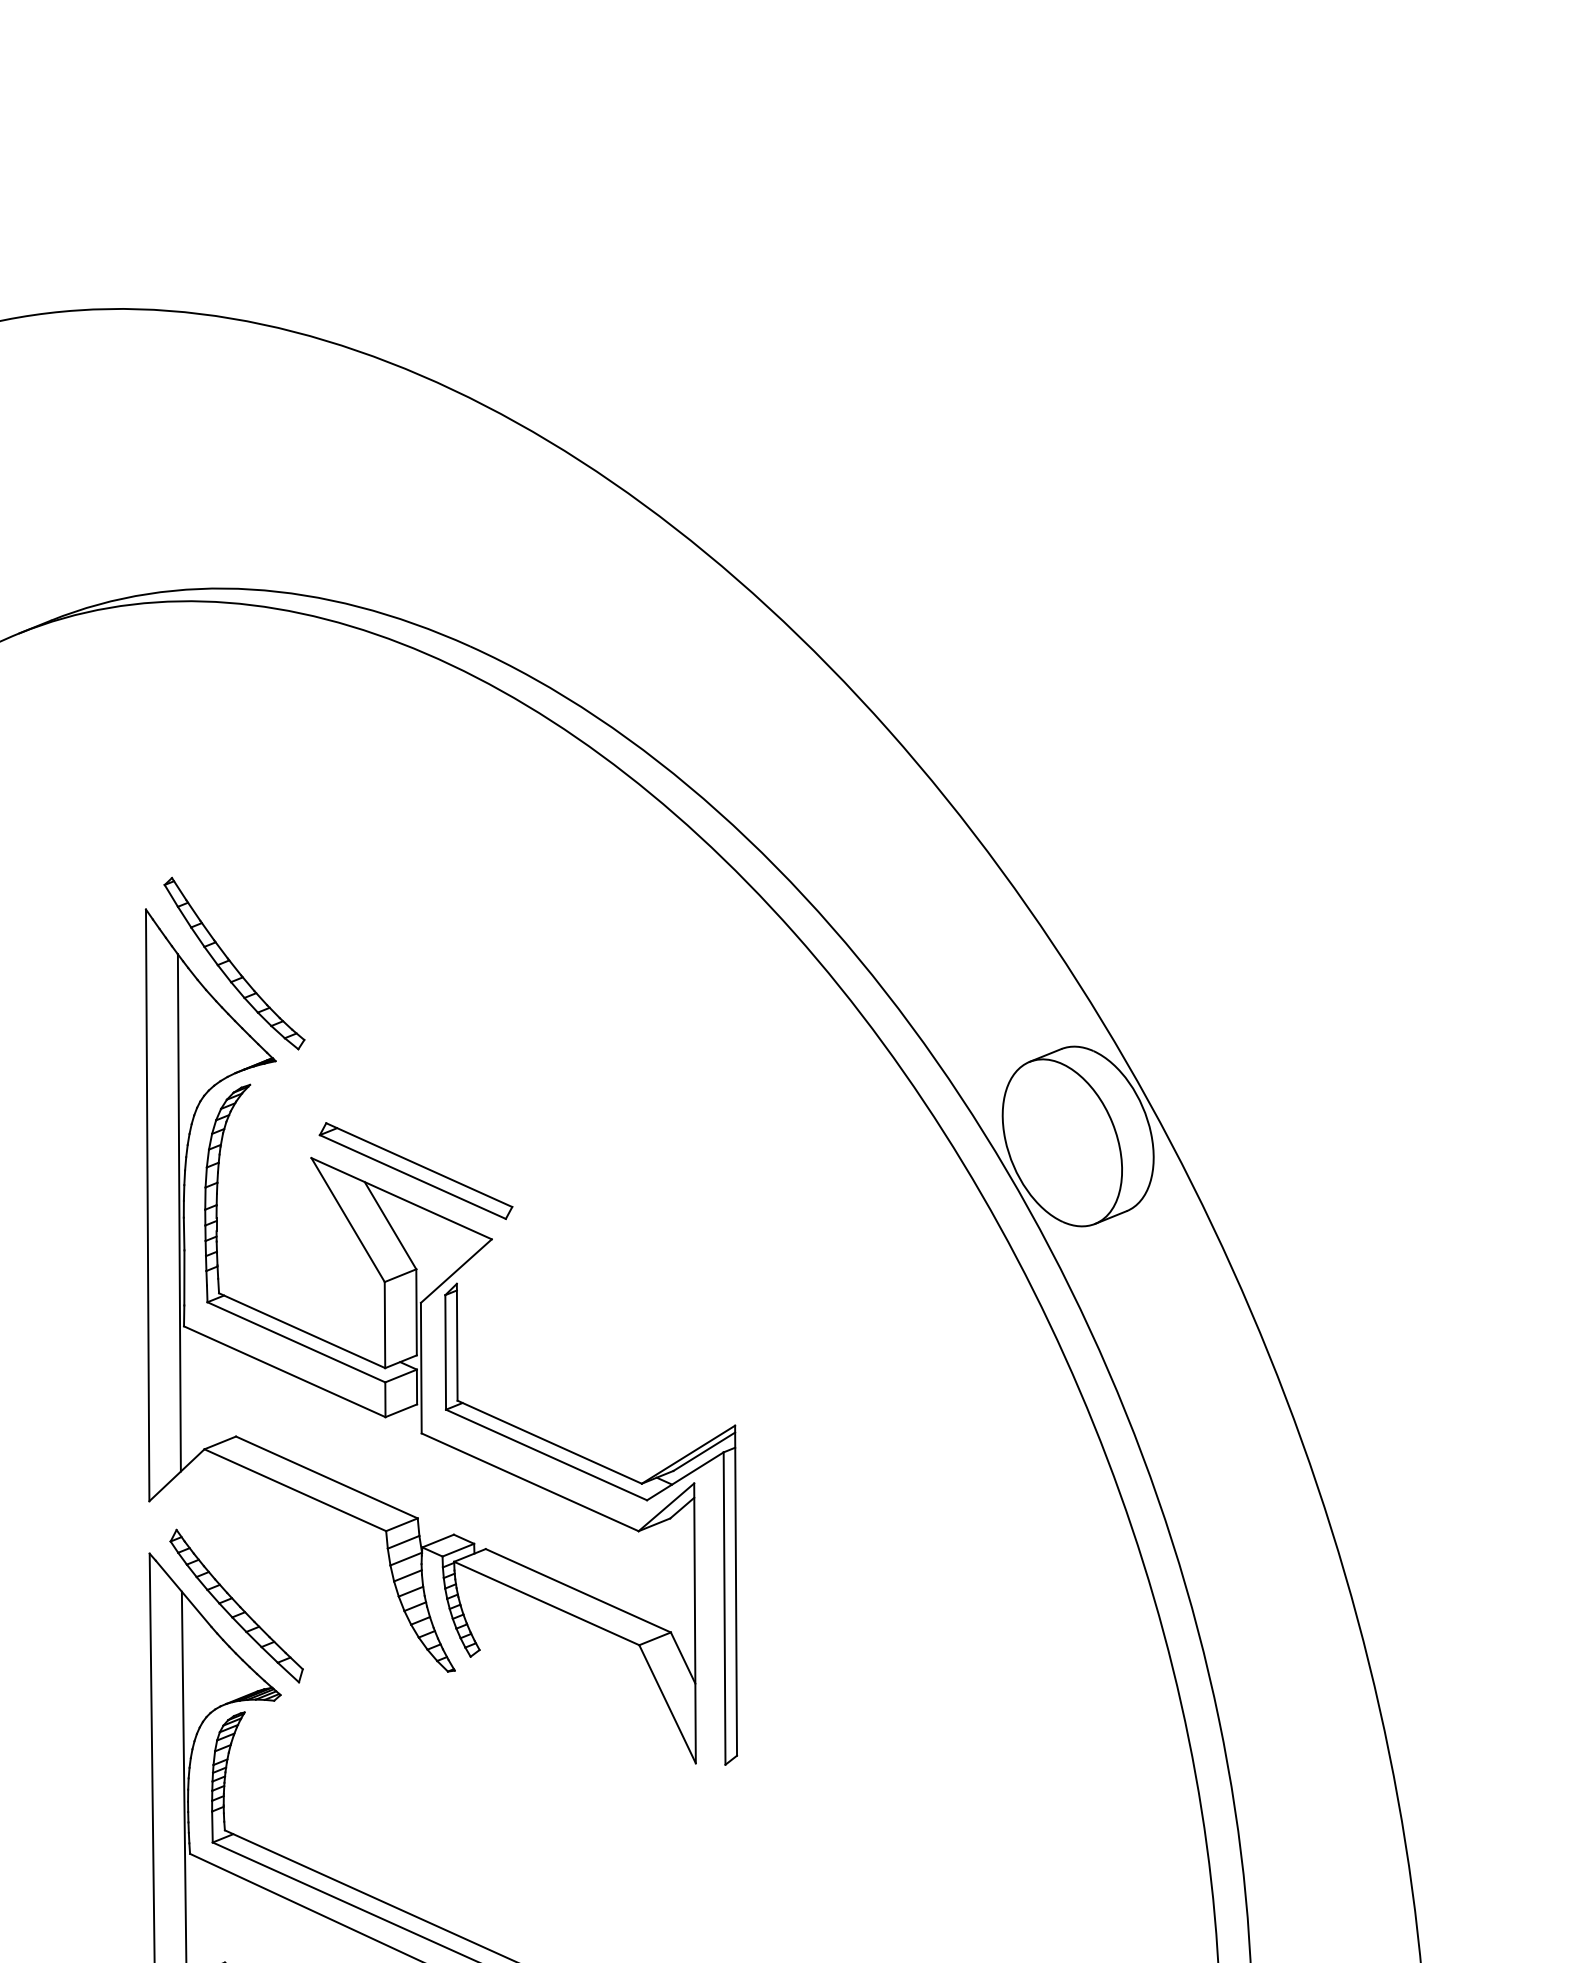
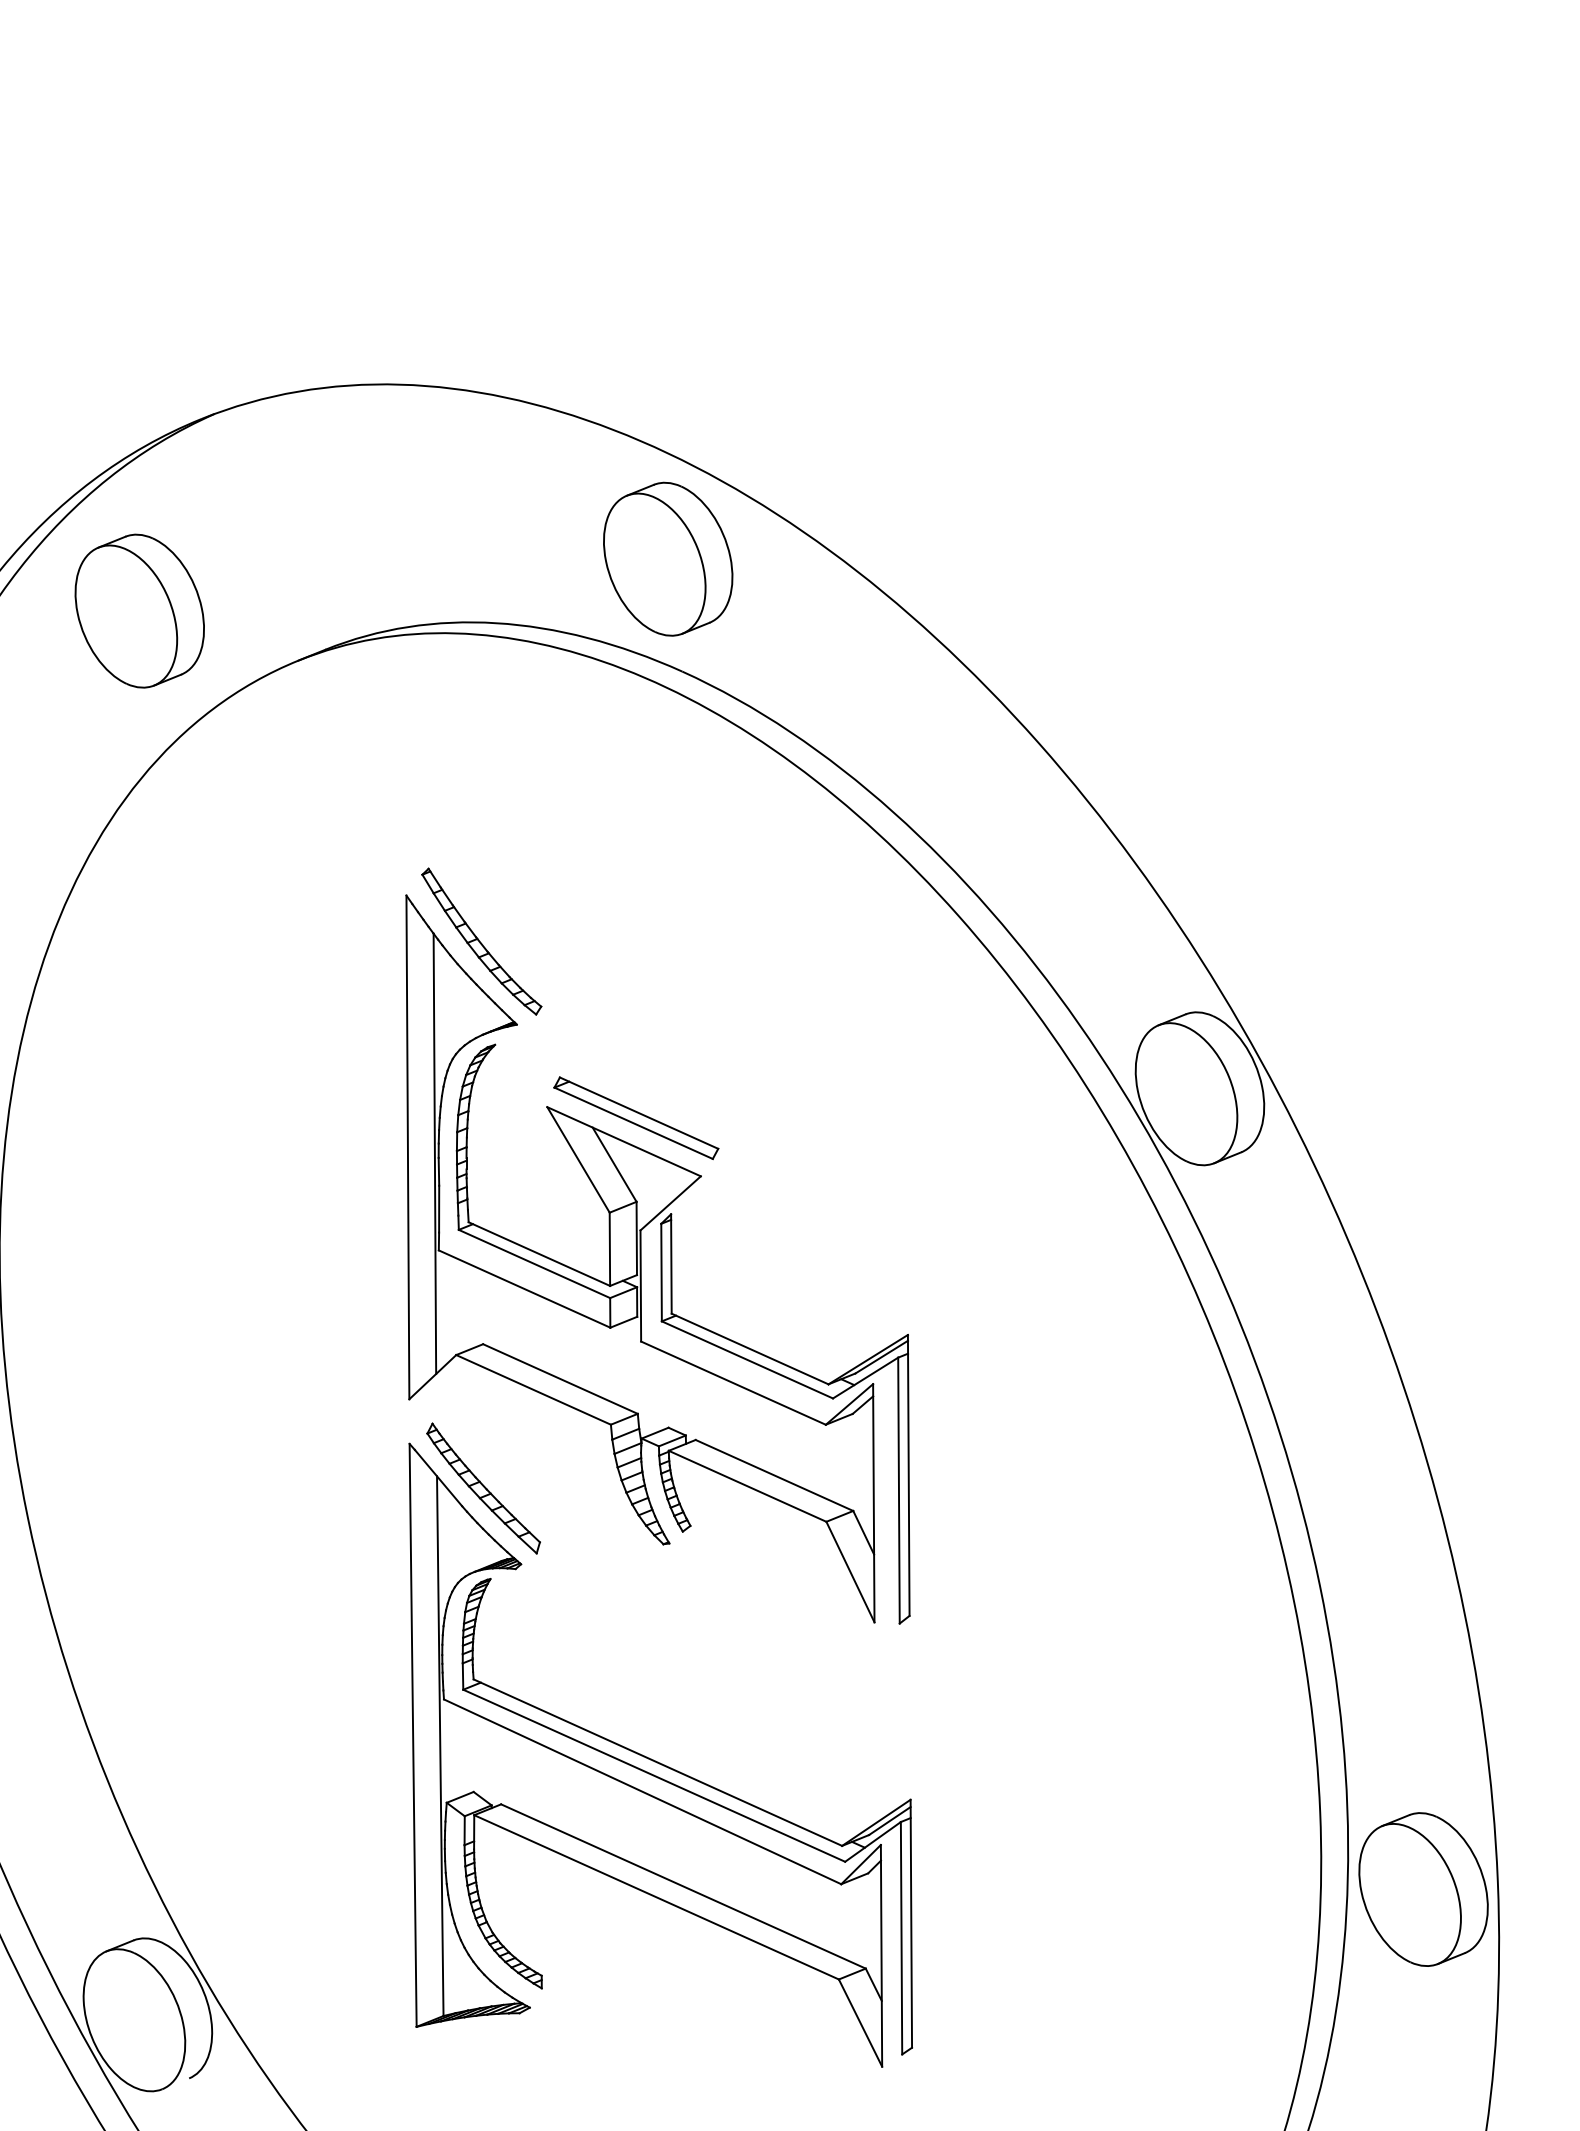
part: (453, 513) -> (668, 558), added

